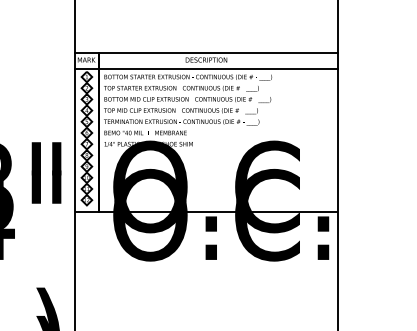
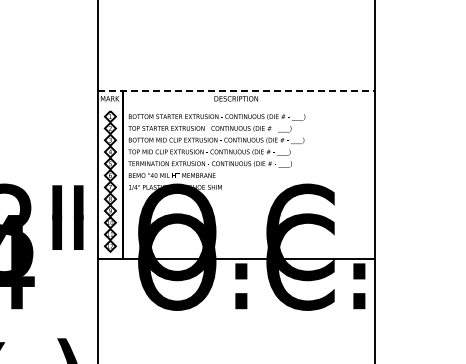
line: (206, 53) -> (236, 91), solid -> dashed
line: (205, 68) -> (235, 107), removed

